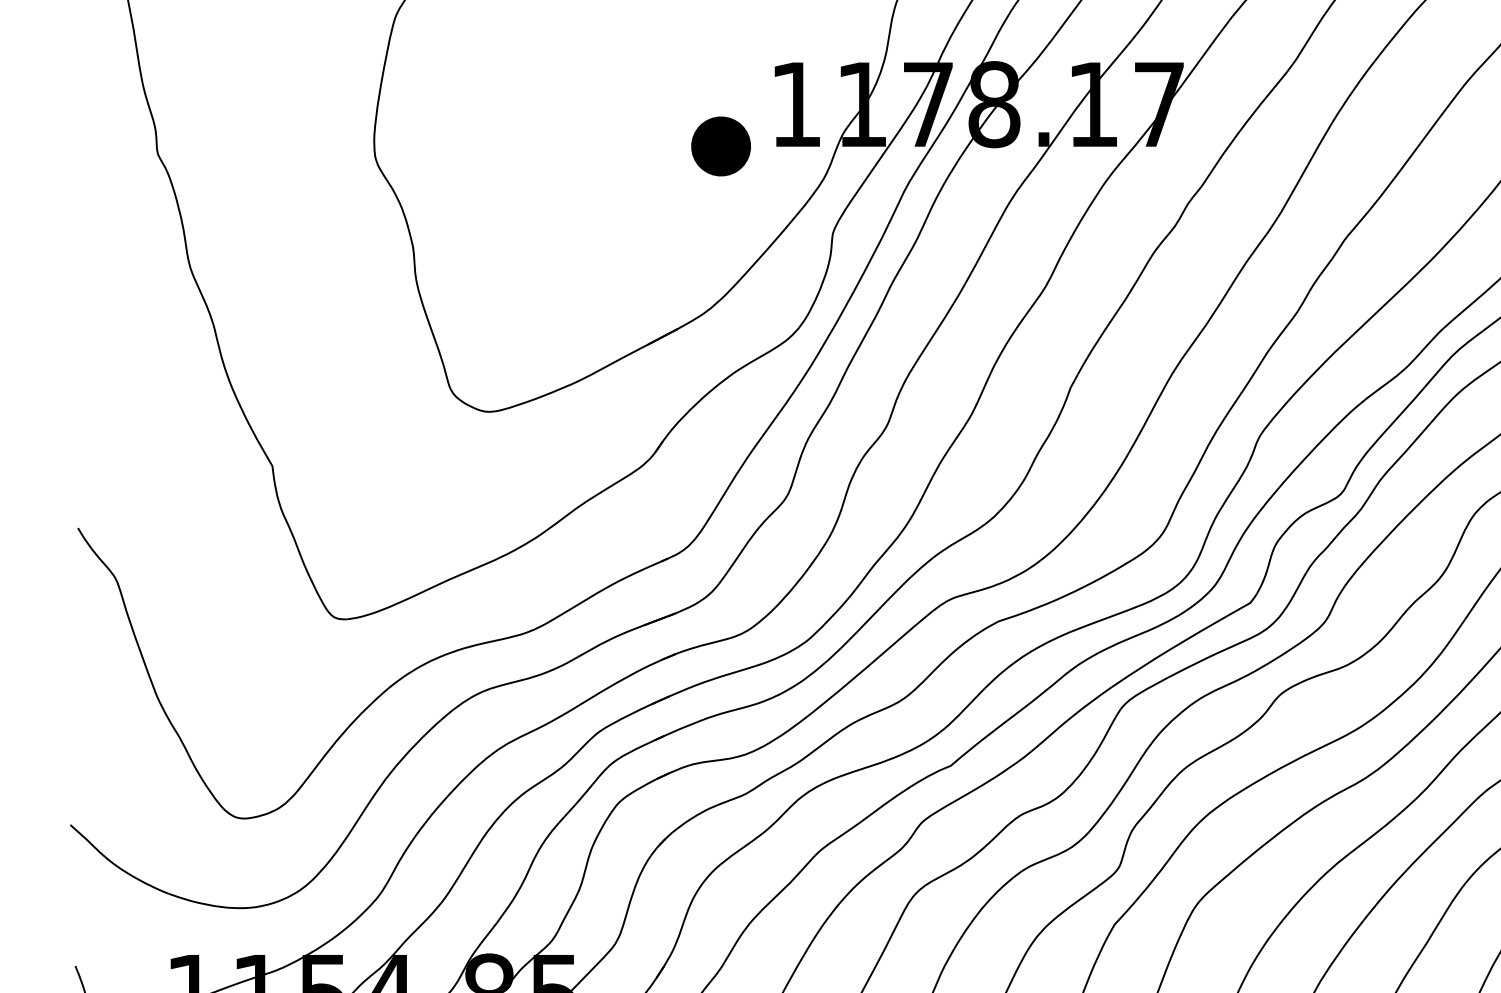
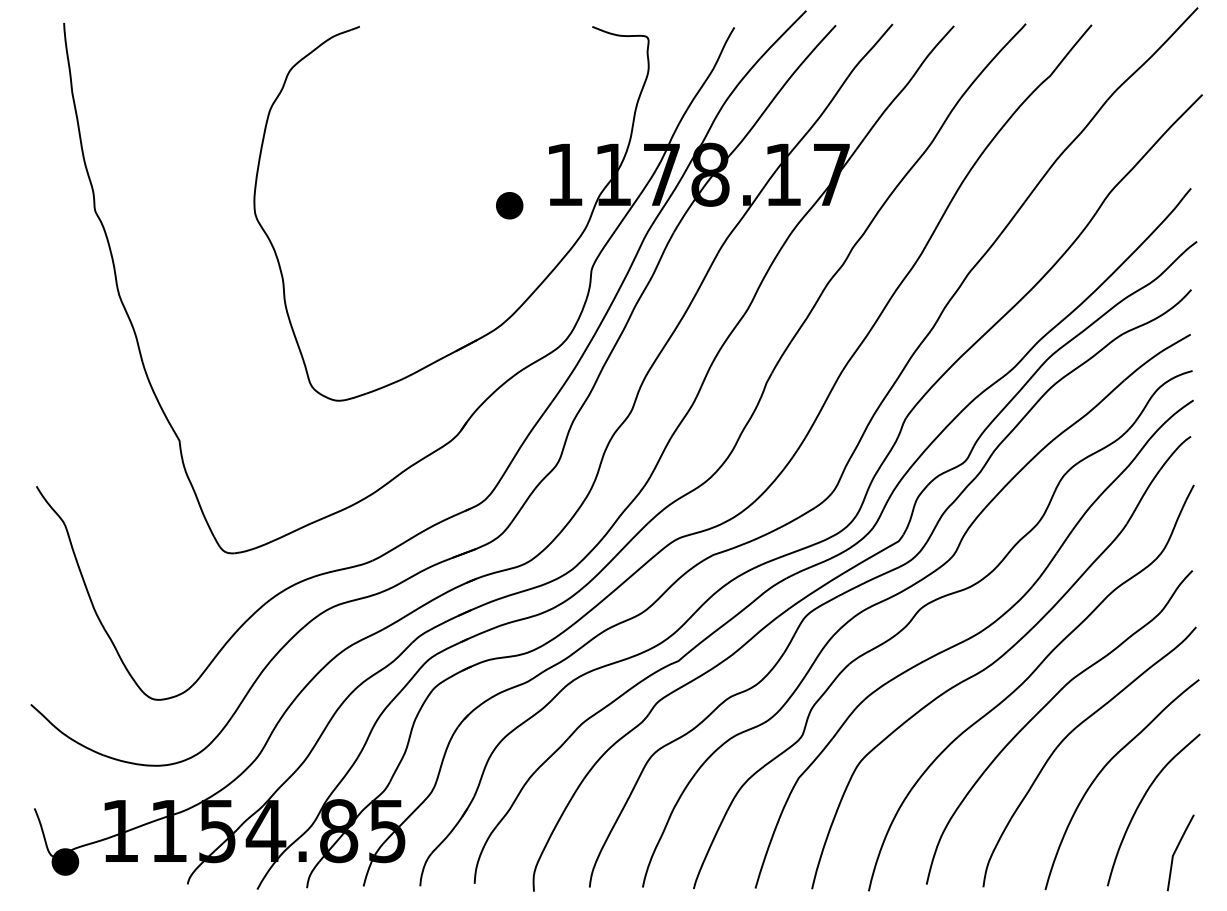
part: (721, 146) -> (509, 205), size x0.62

